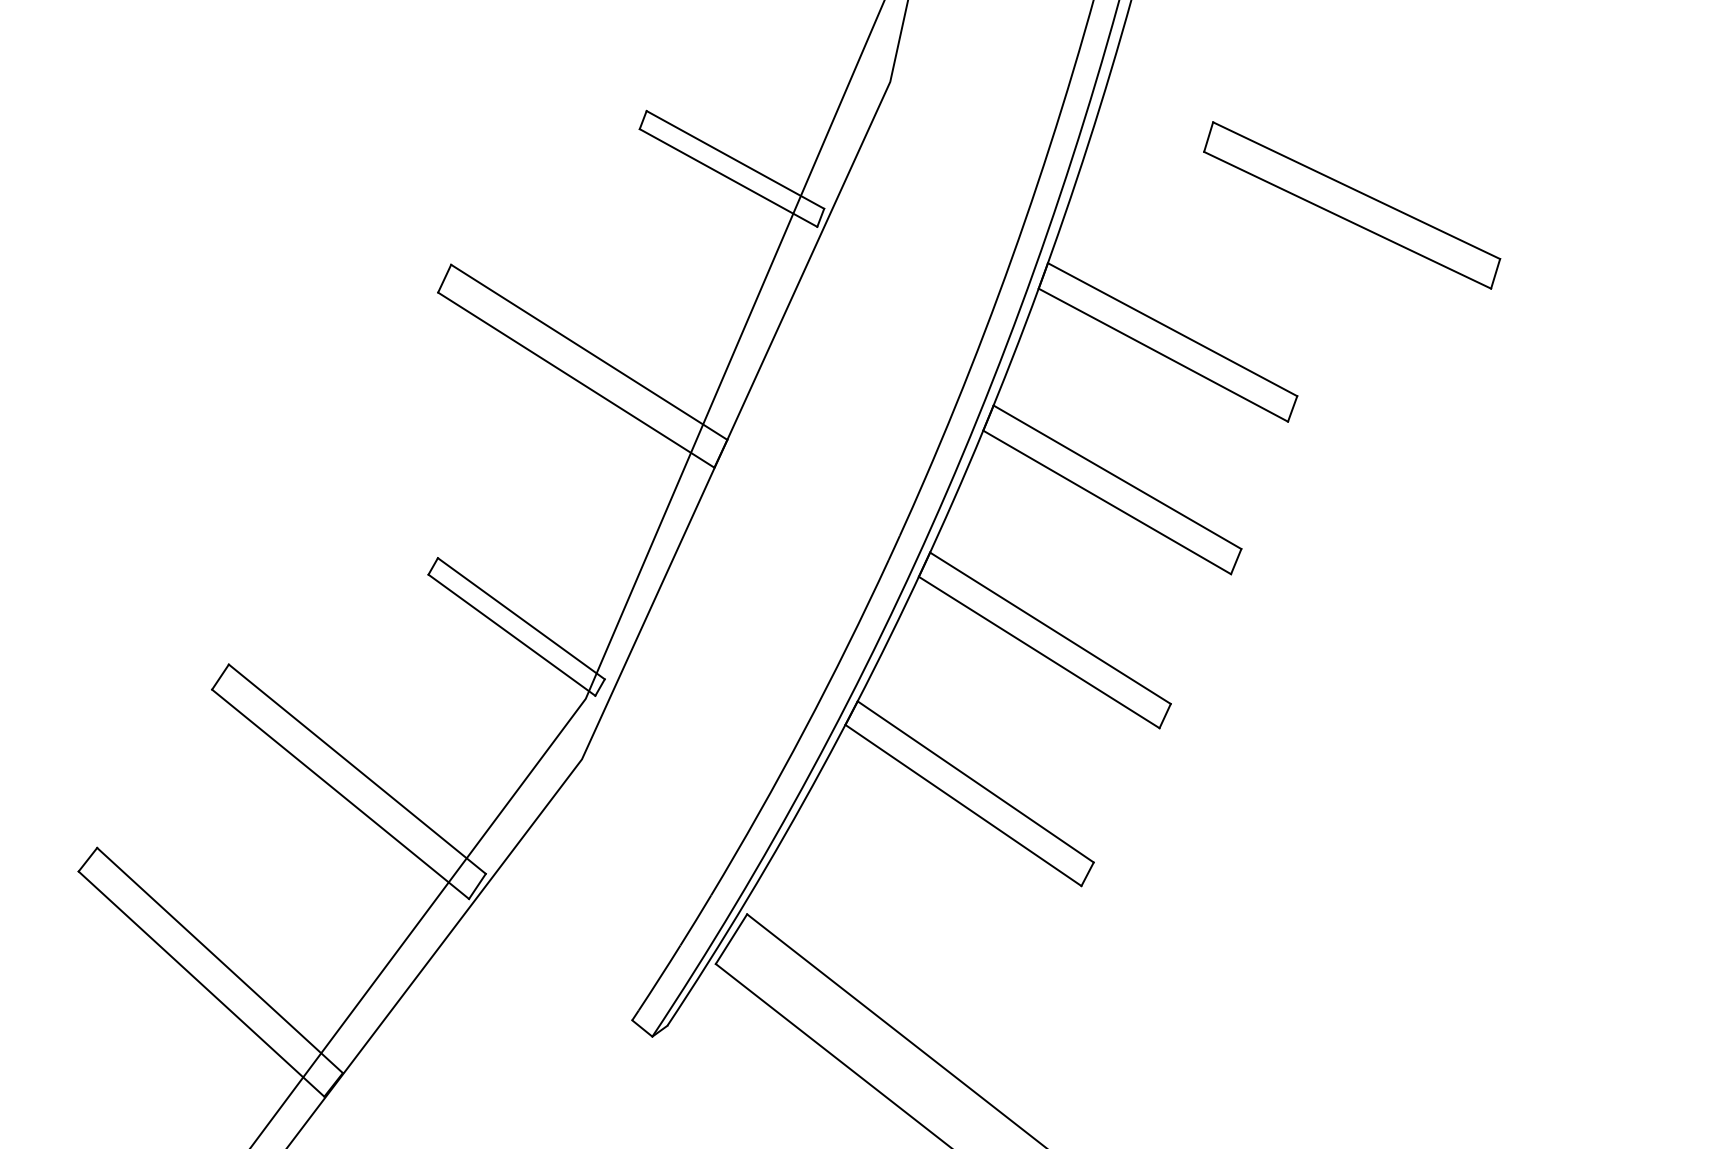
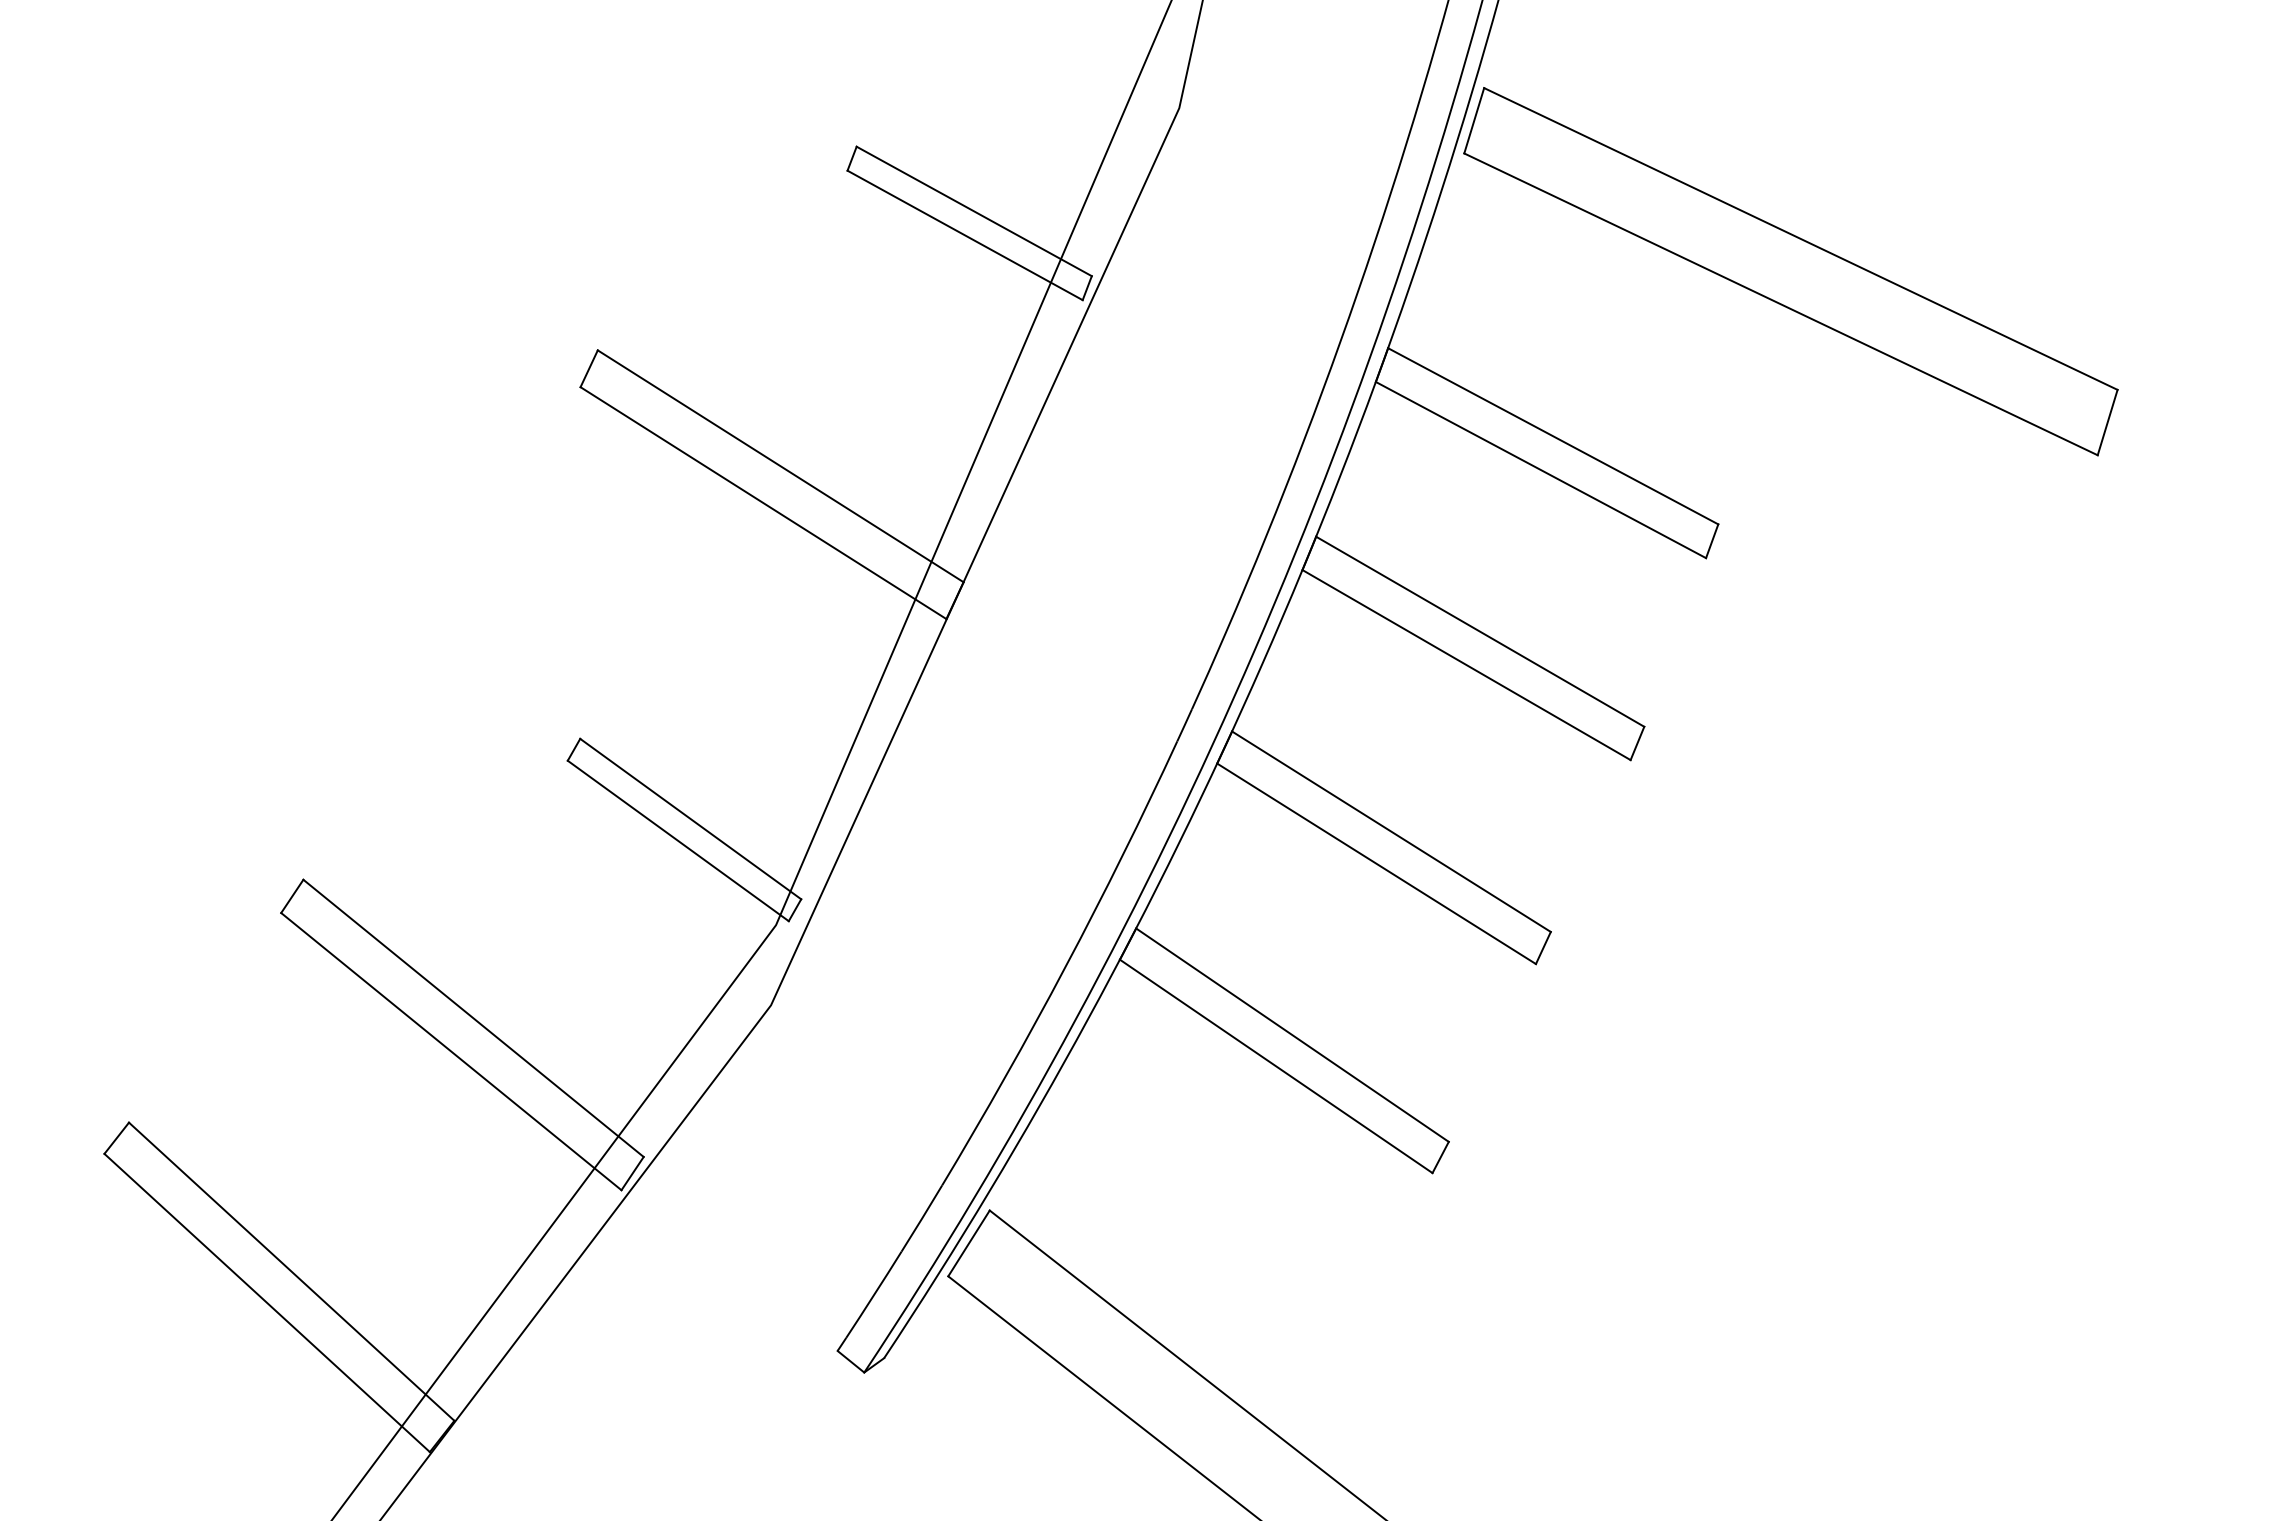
part: (1351, 205) -> (1790, 271), size x1.67

